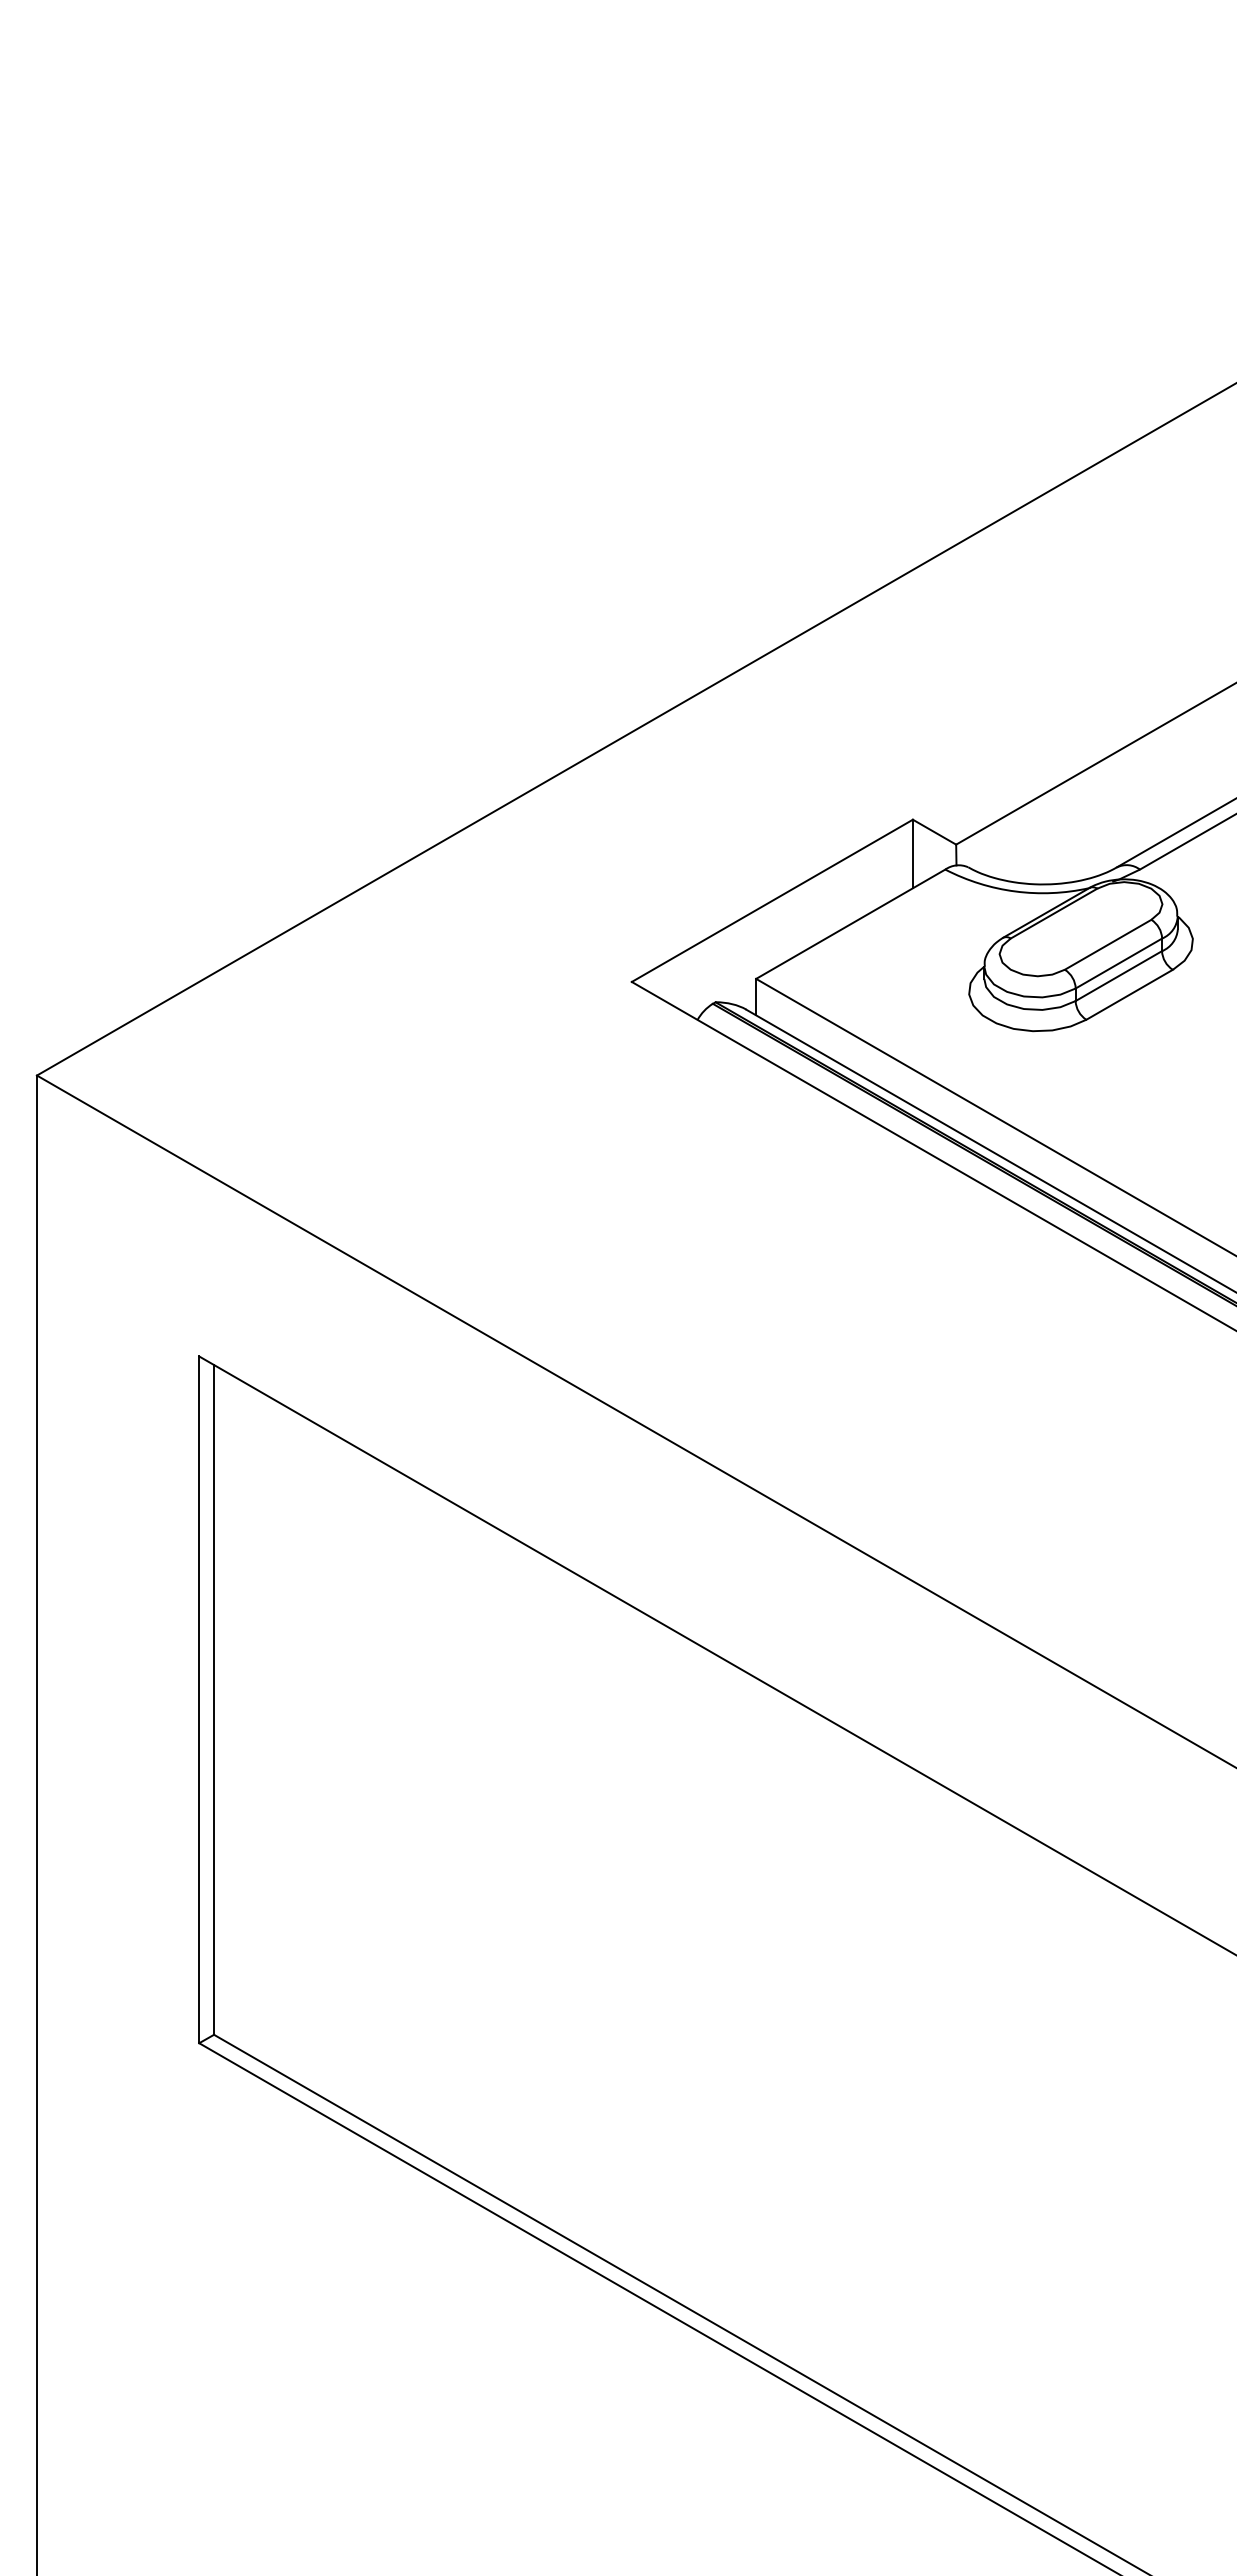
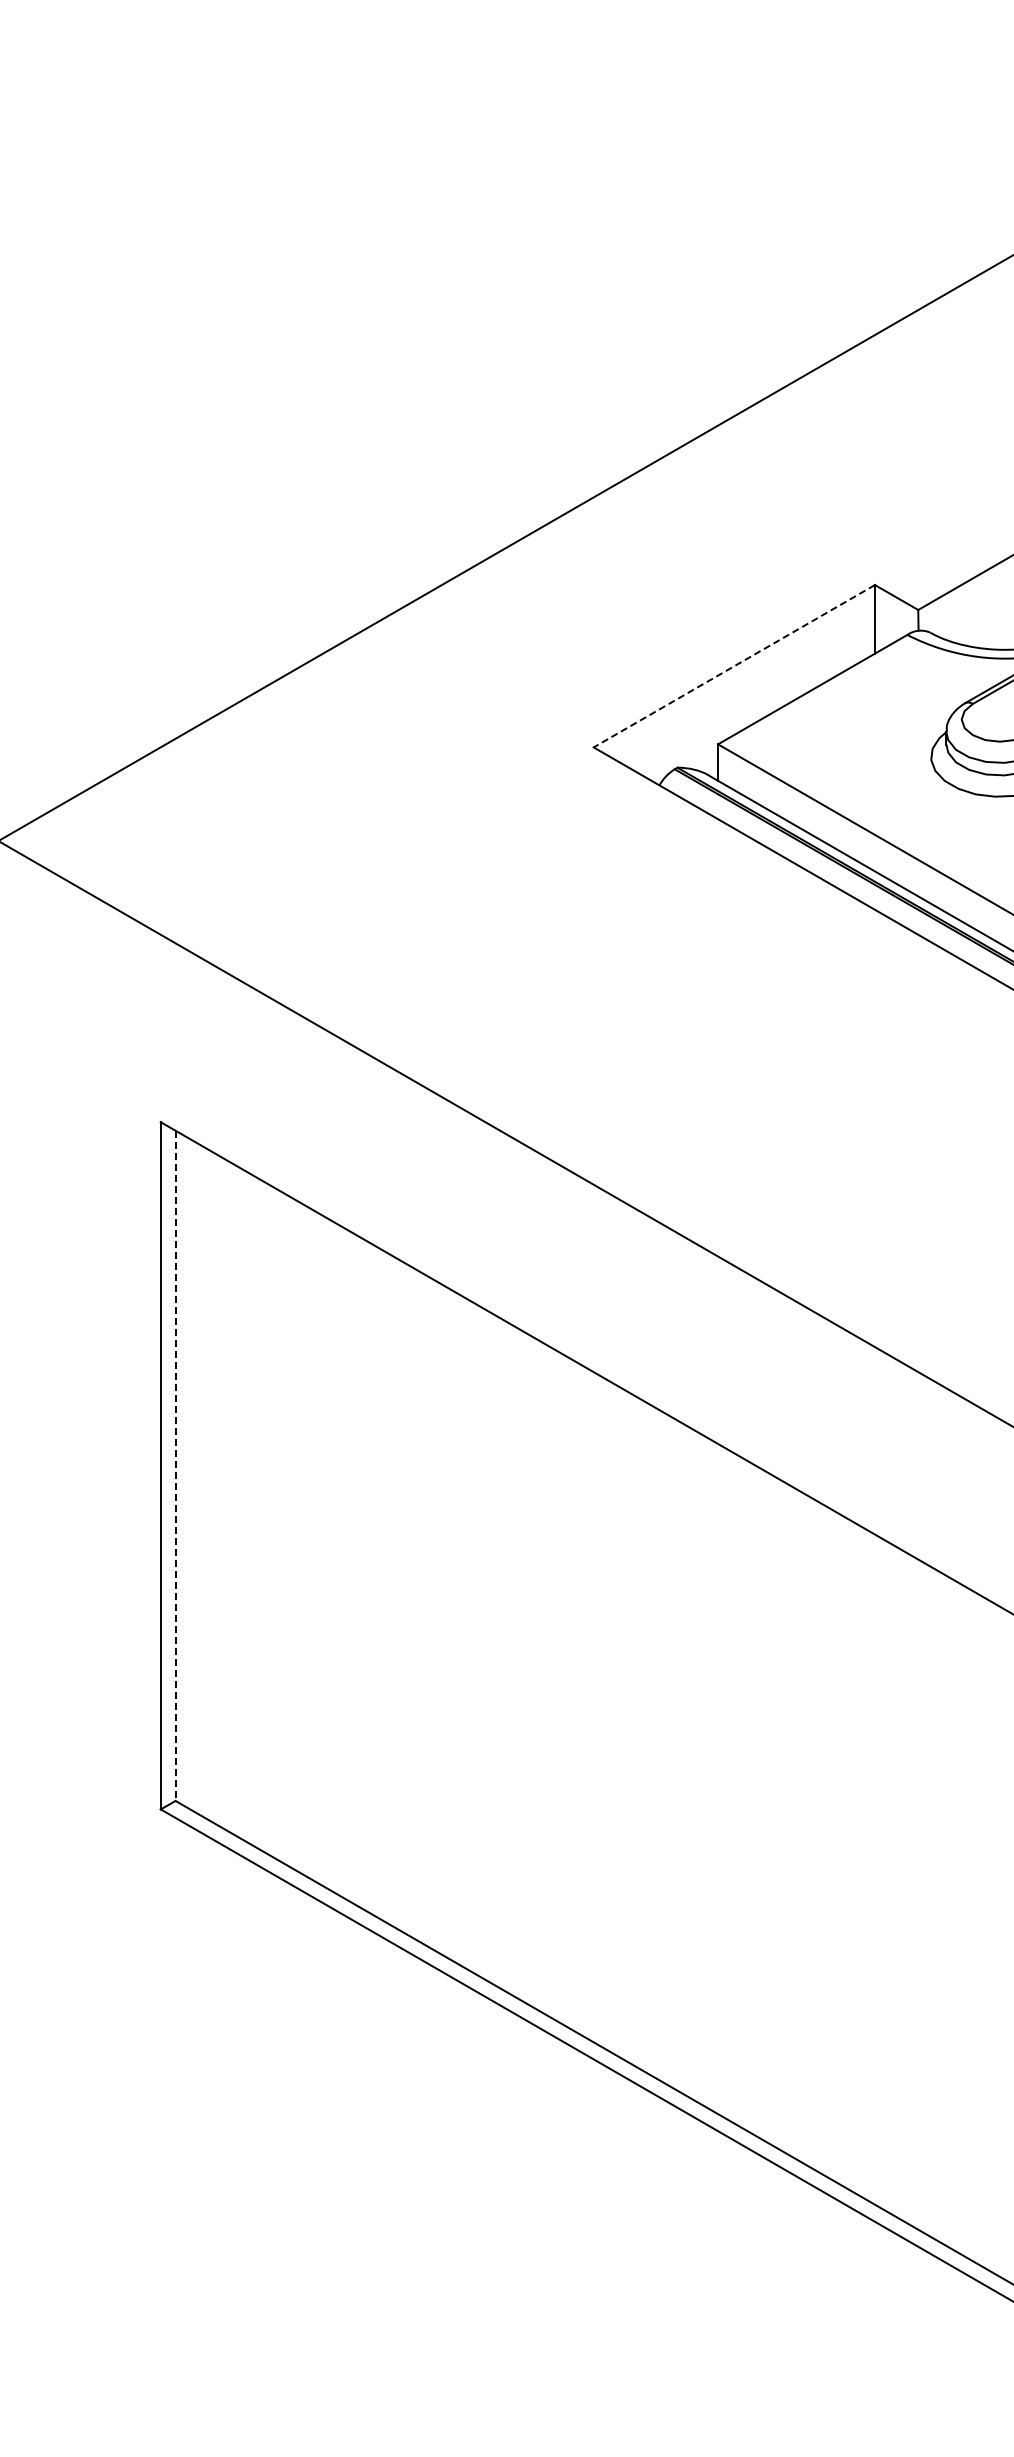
line: (771, 901) -> (733, 666), solid -> dashed
line: (214, 1699) -> (176, 1465), solid -> dashed

